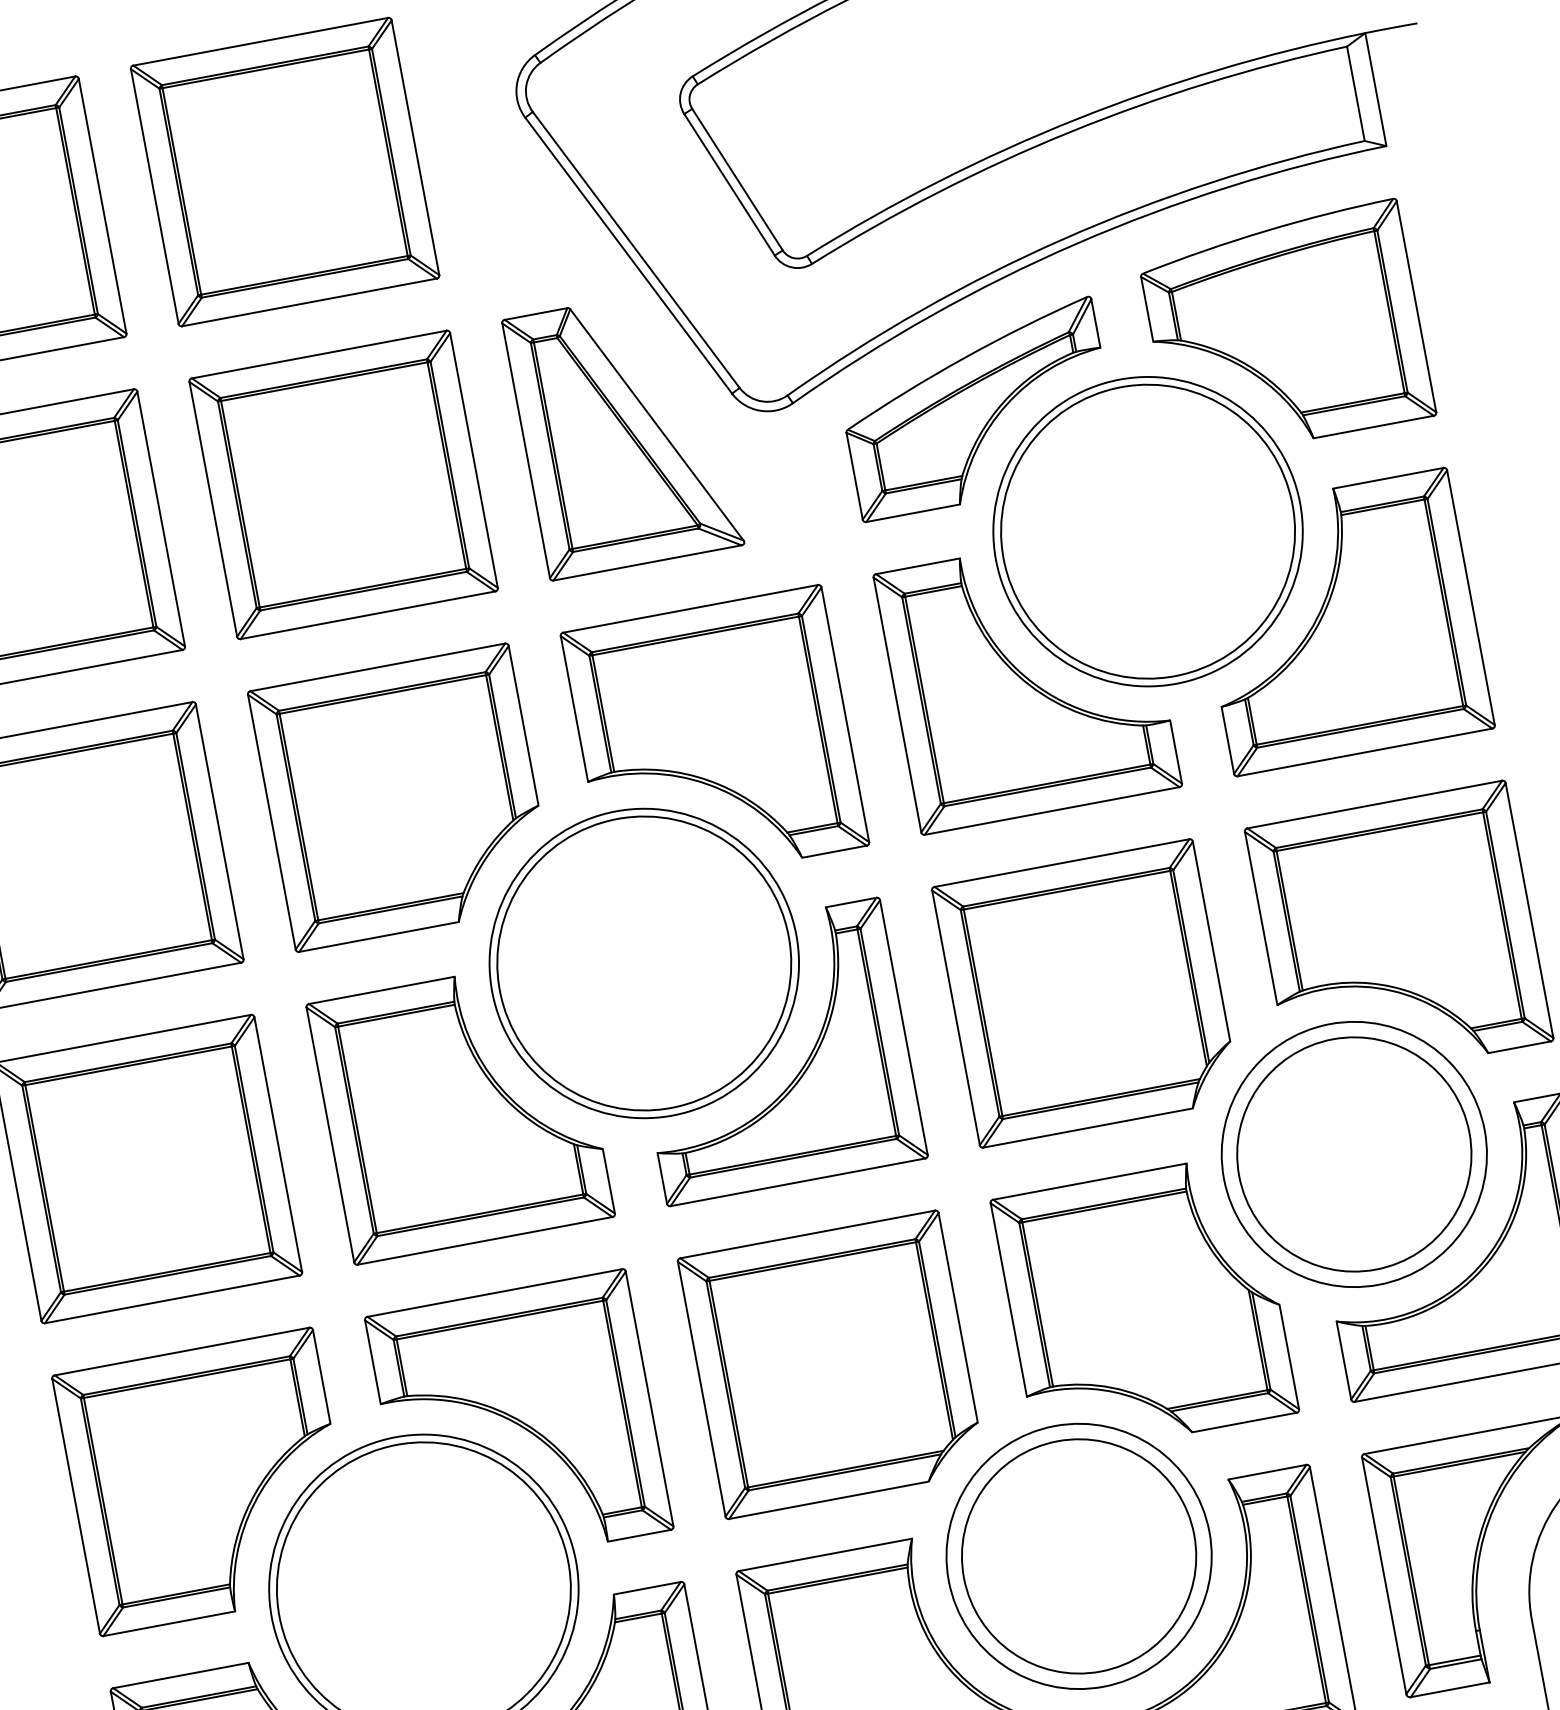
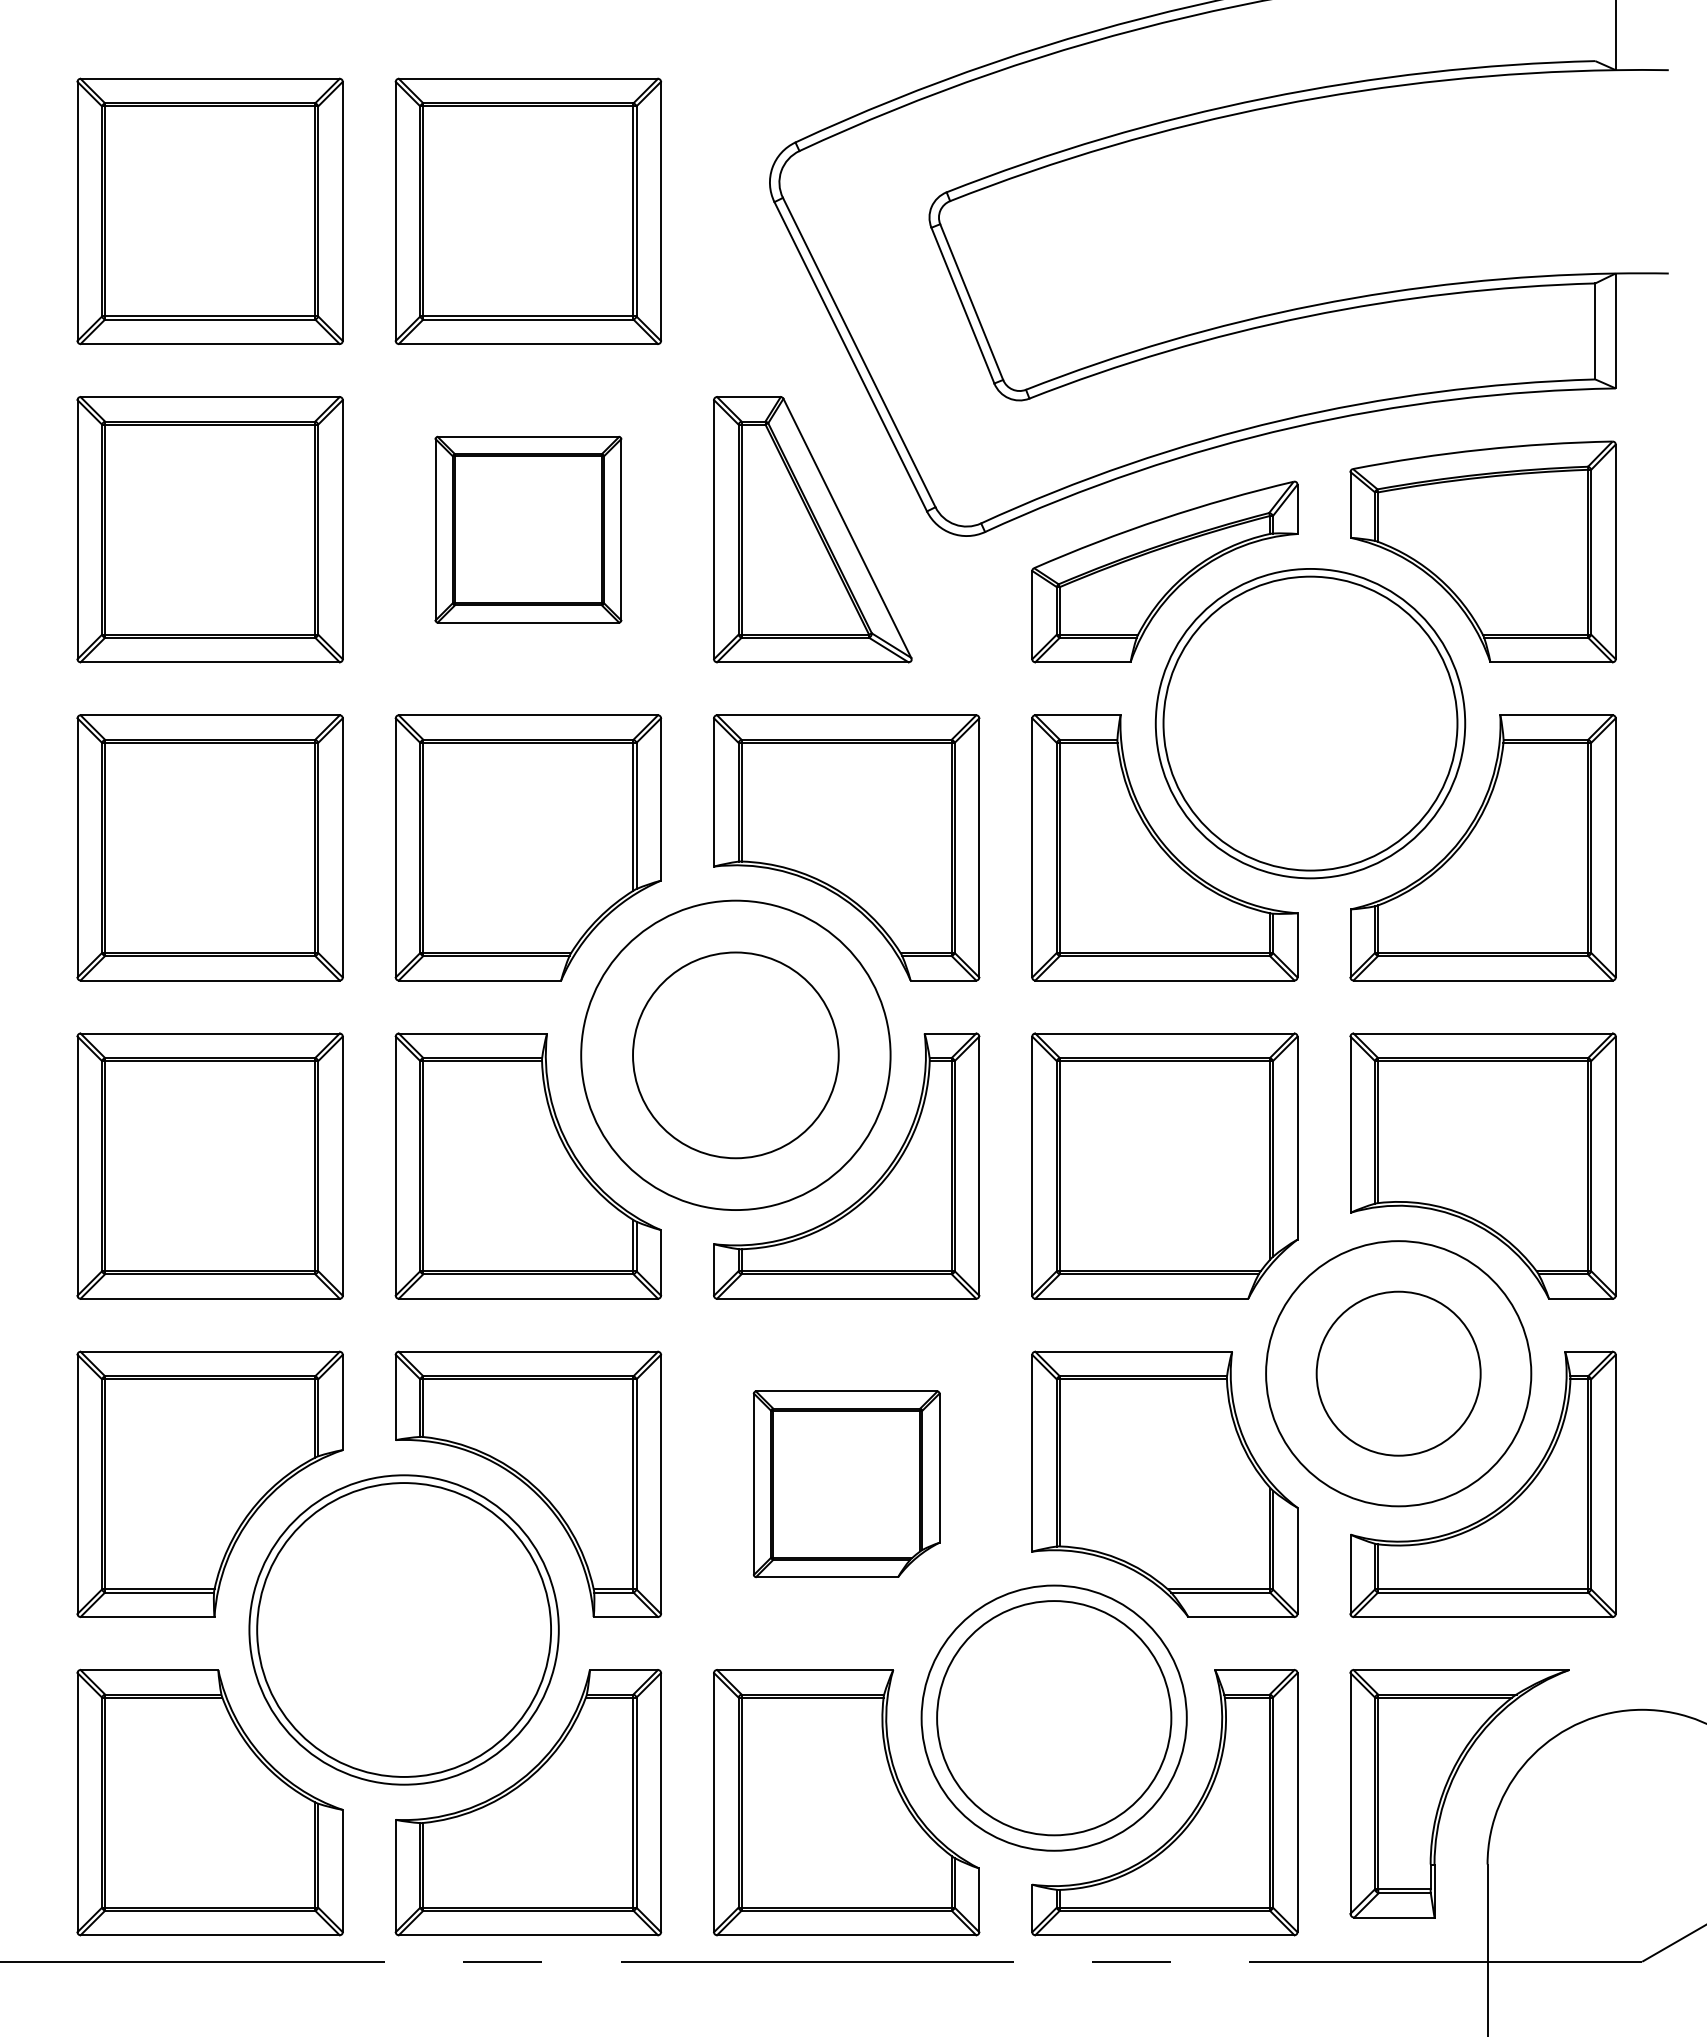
part: (343, 484) -> (528, 529), size x0.7
circle: (643, 963) -> (735, 1055), size x0.7
circle: (1354, 1154) -> (1398, 1373), size x0.7
part: (831, 1363) -> (846, 1483), size x0.7

